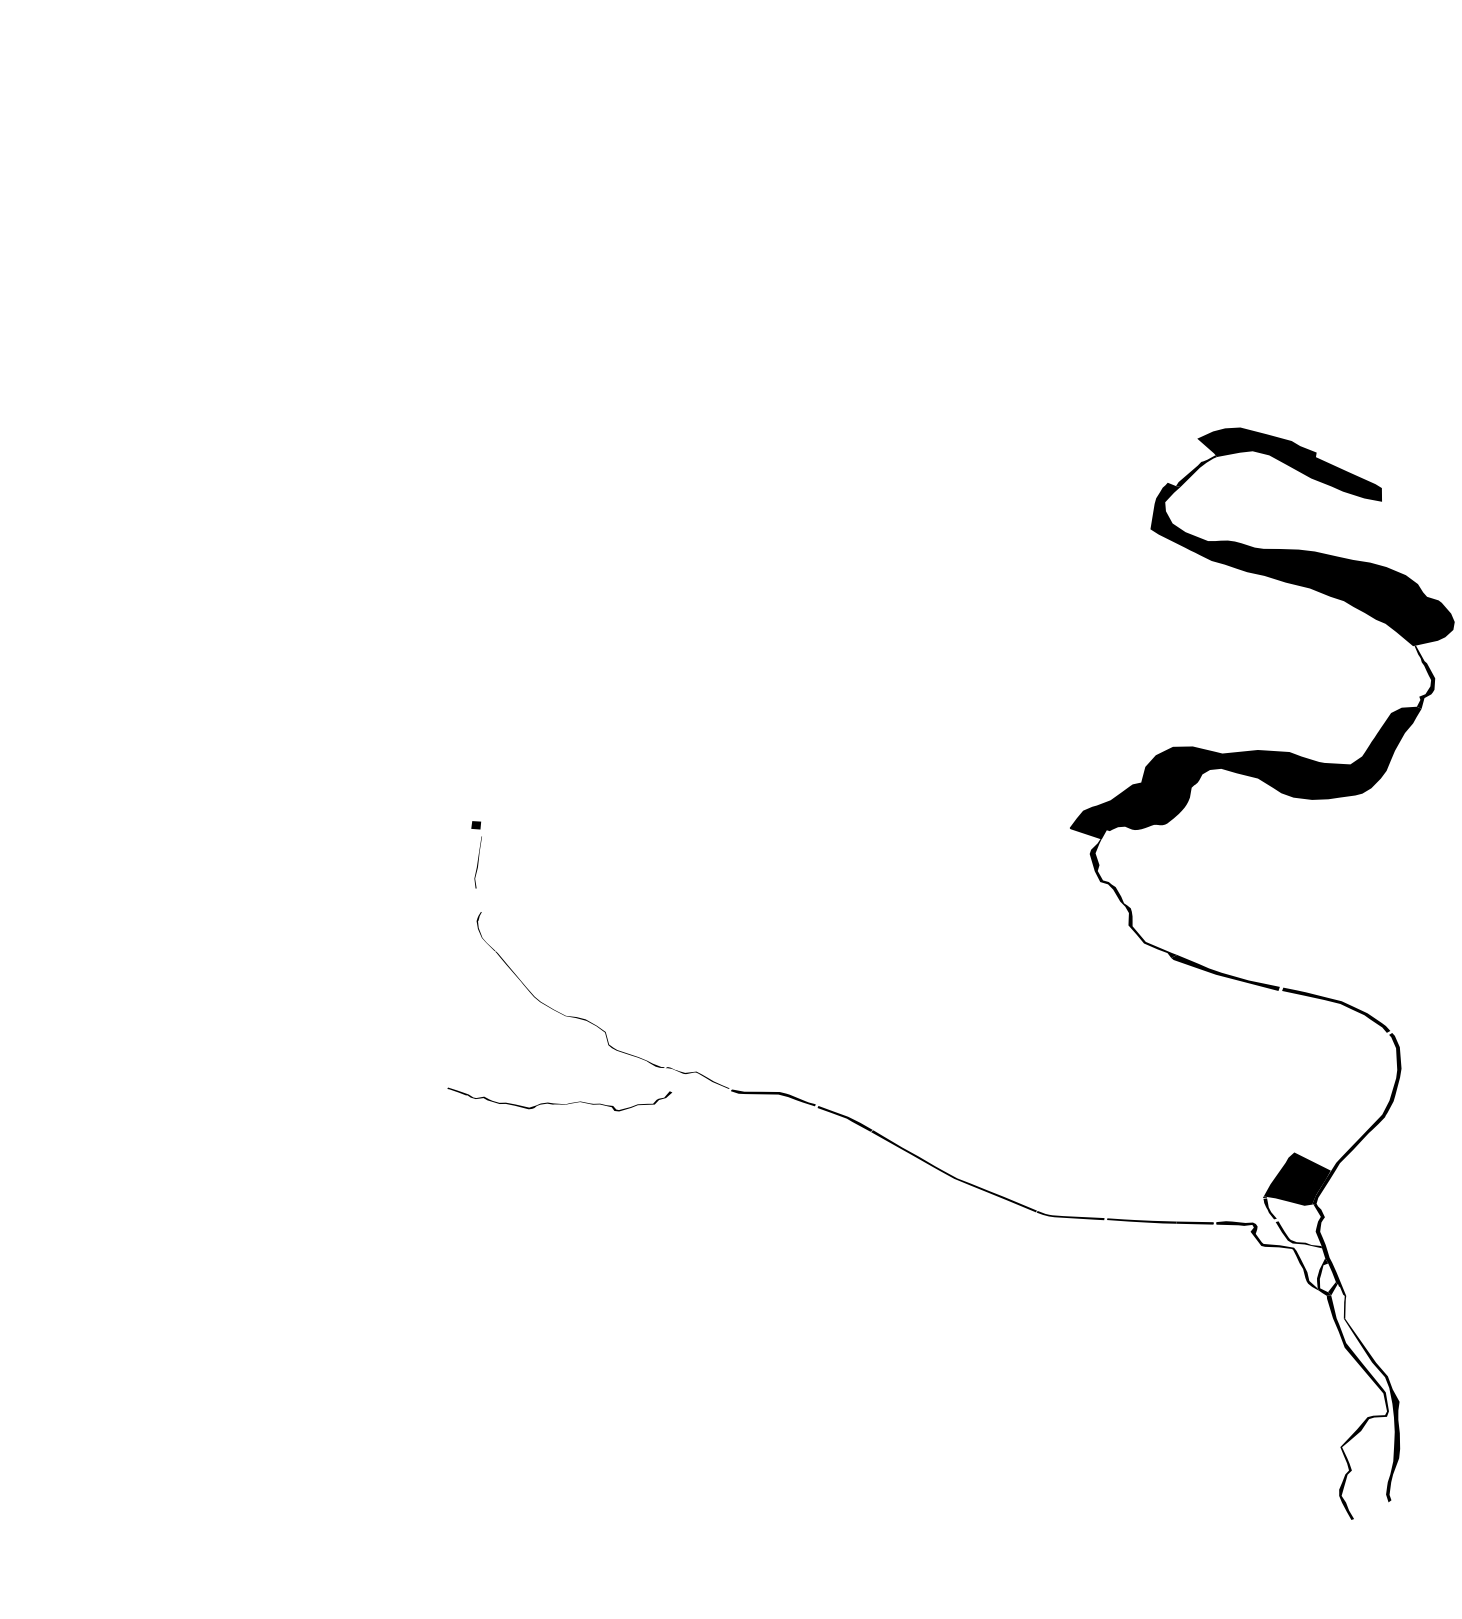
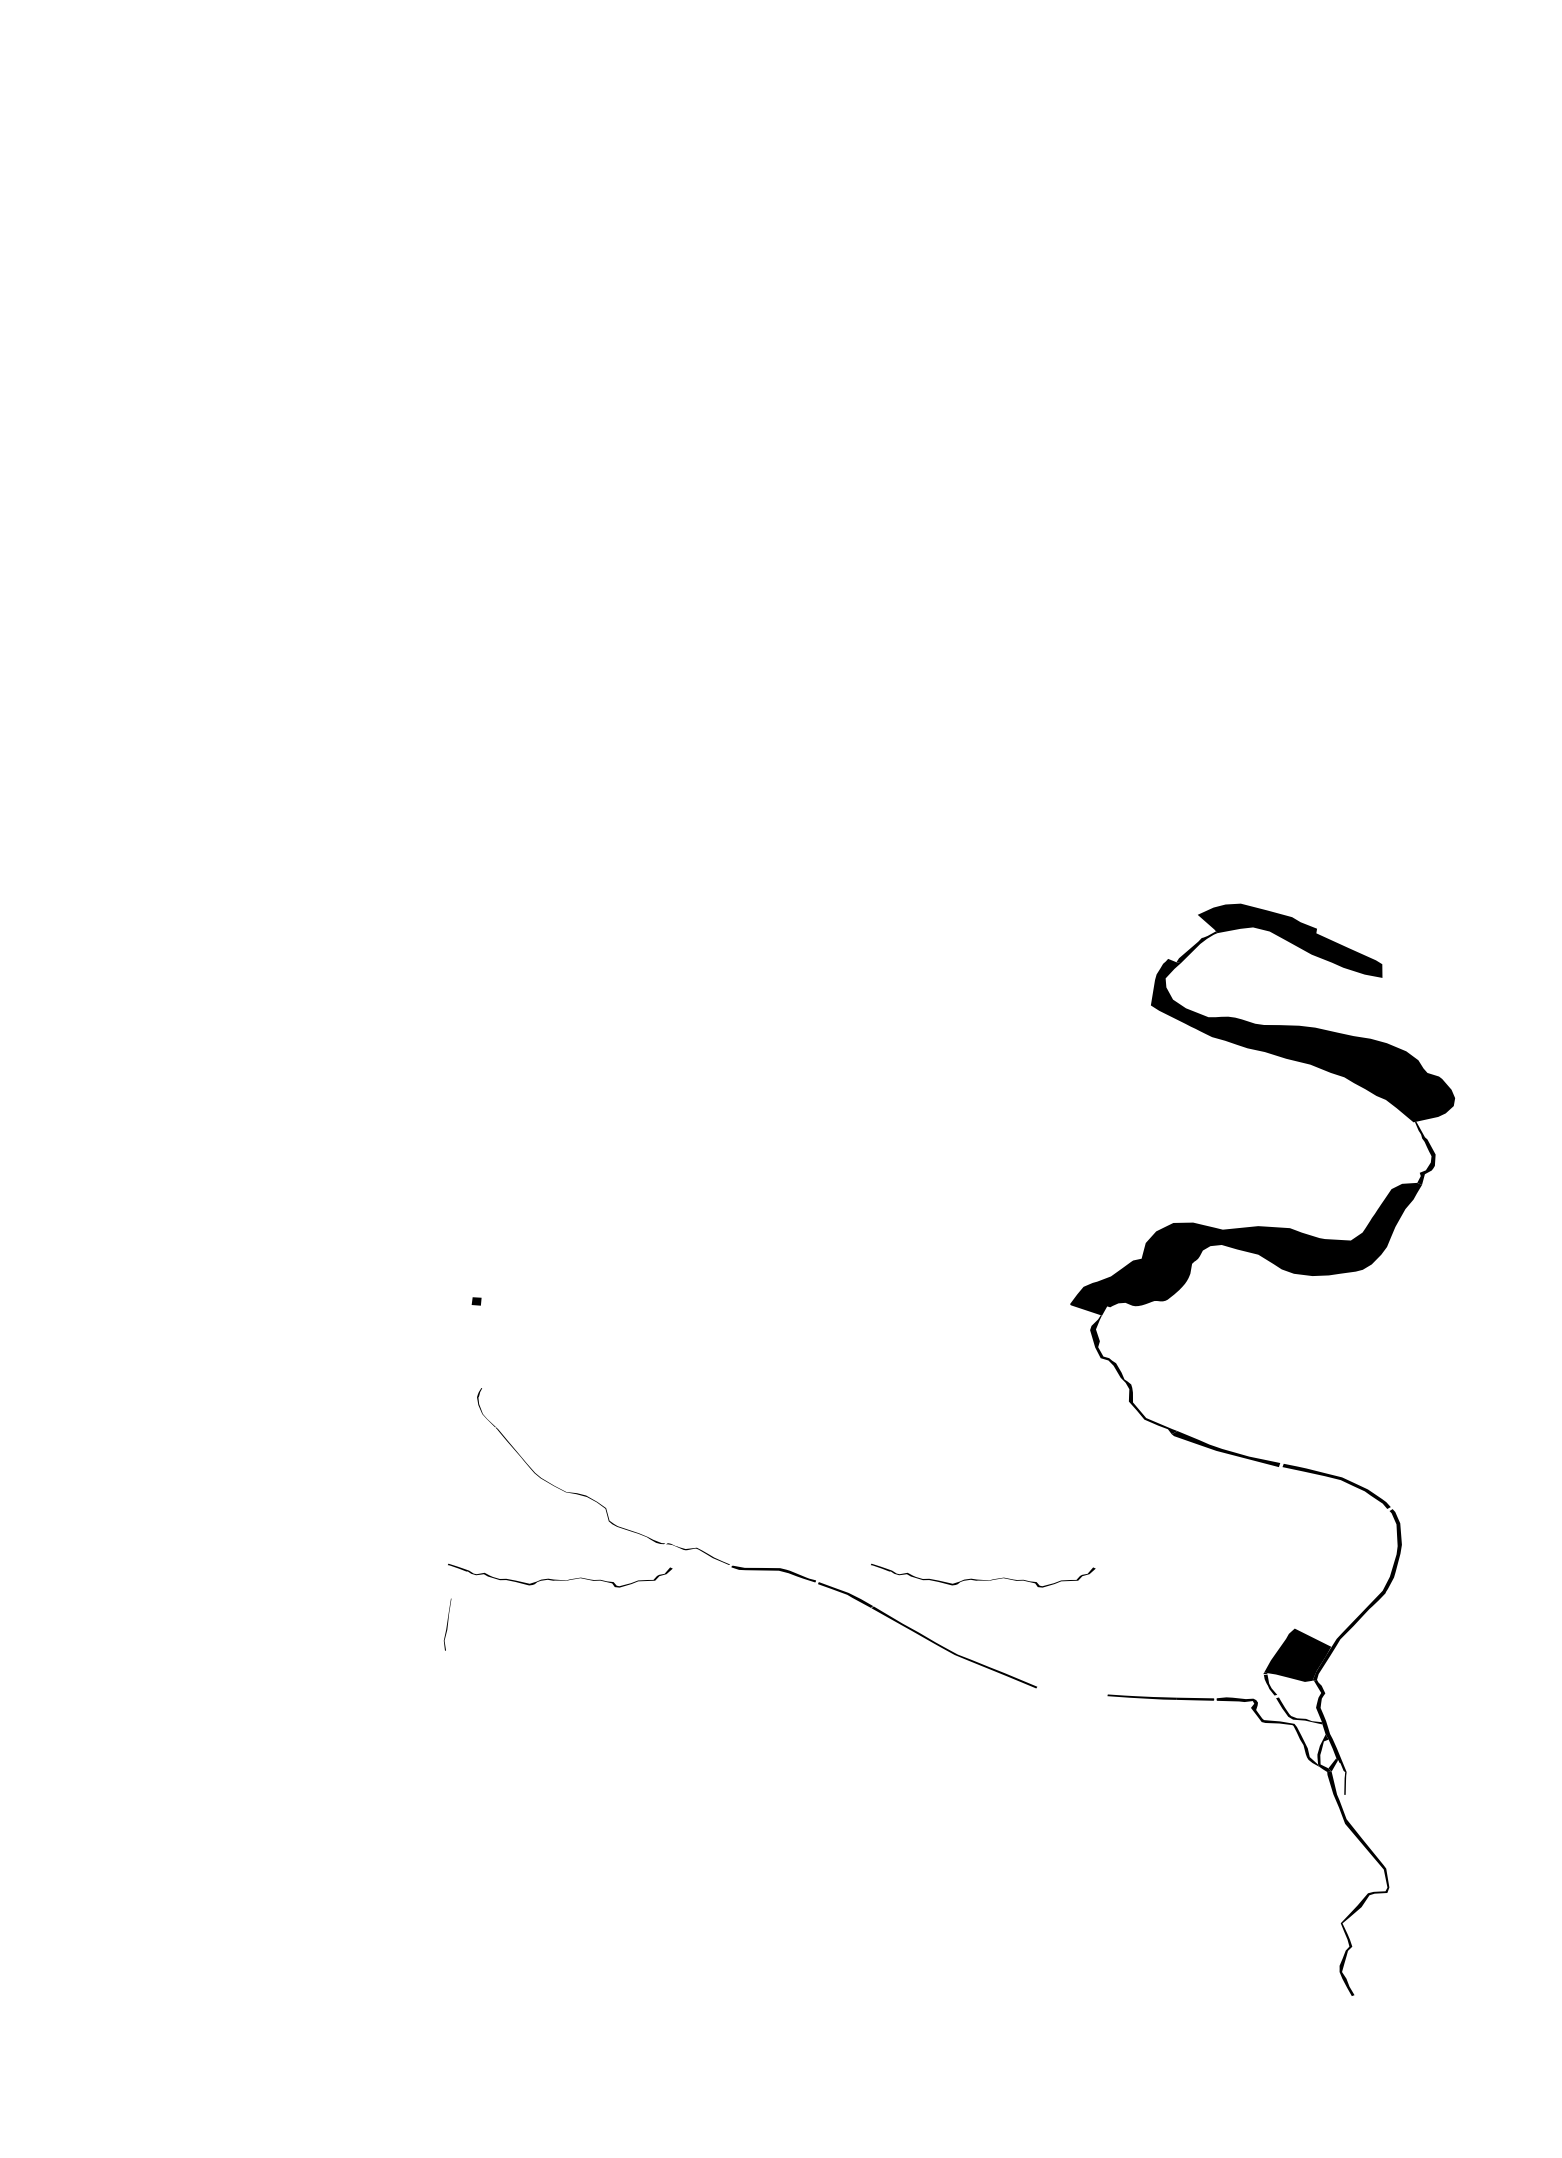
part: (478, 862) -> (447, 1624), moved
part: (983, 1099) -> (983, 1575), added
fill: (1070, 1215) -> (1070, 1691), removed
fill: (1372, 1410) -> (1372, 1886), removed

